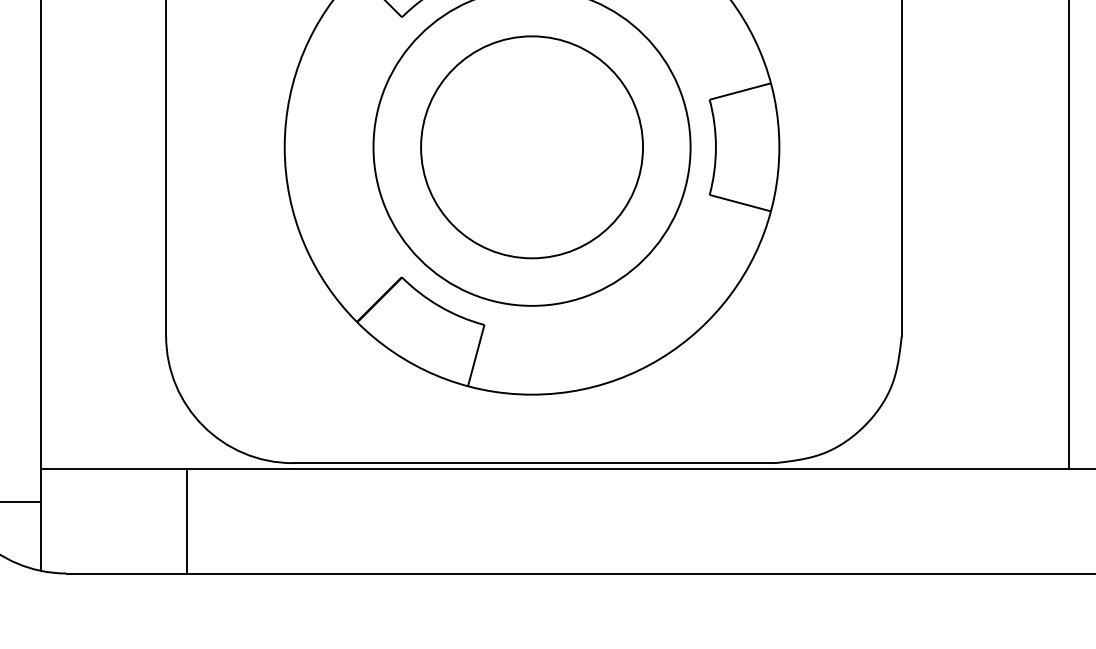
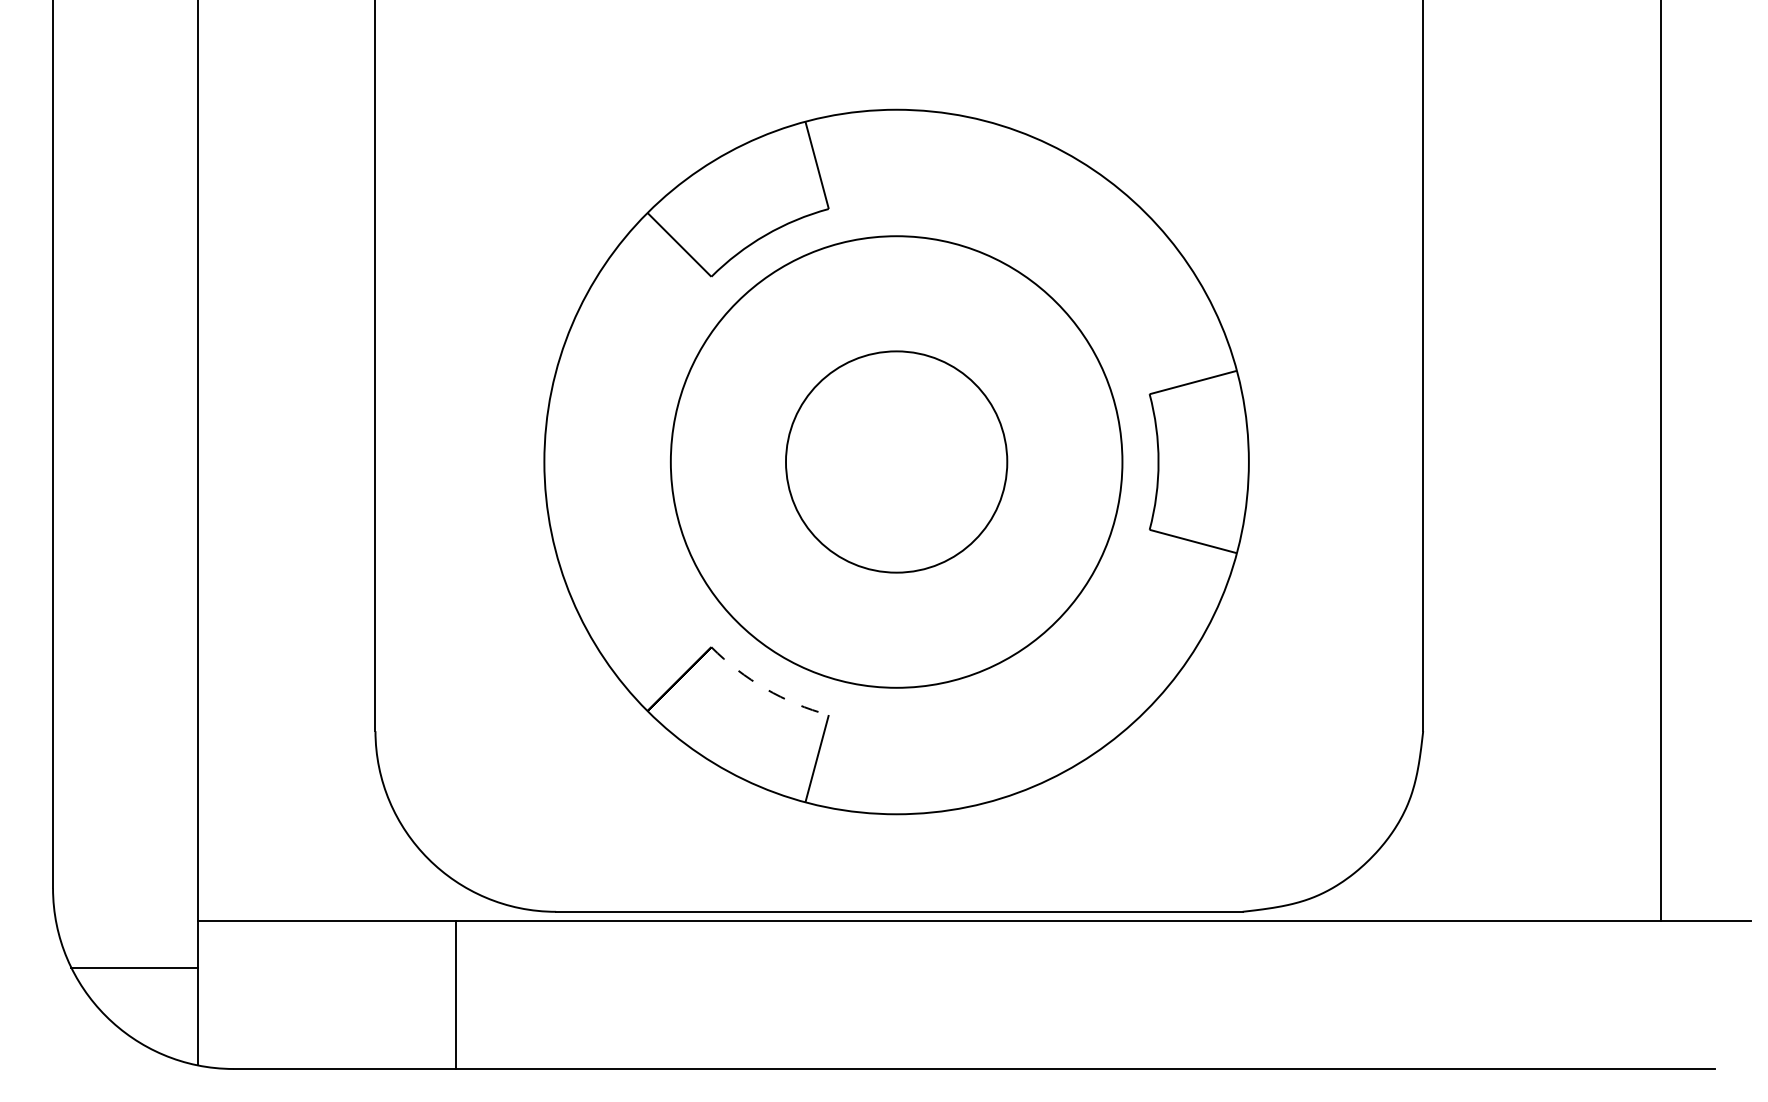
circle: (531, 146) -> (896, 461), size x0.7
arc: (439, 306) -> (765, 688), solid -> dashed
line: (187, 521) -> (456, 994), moved

